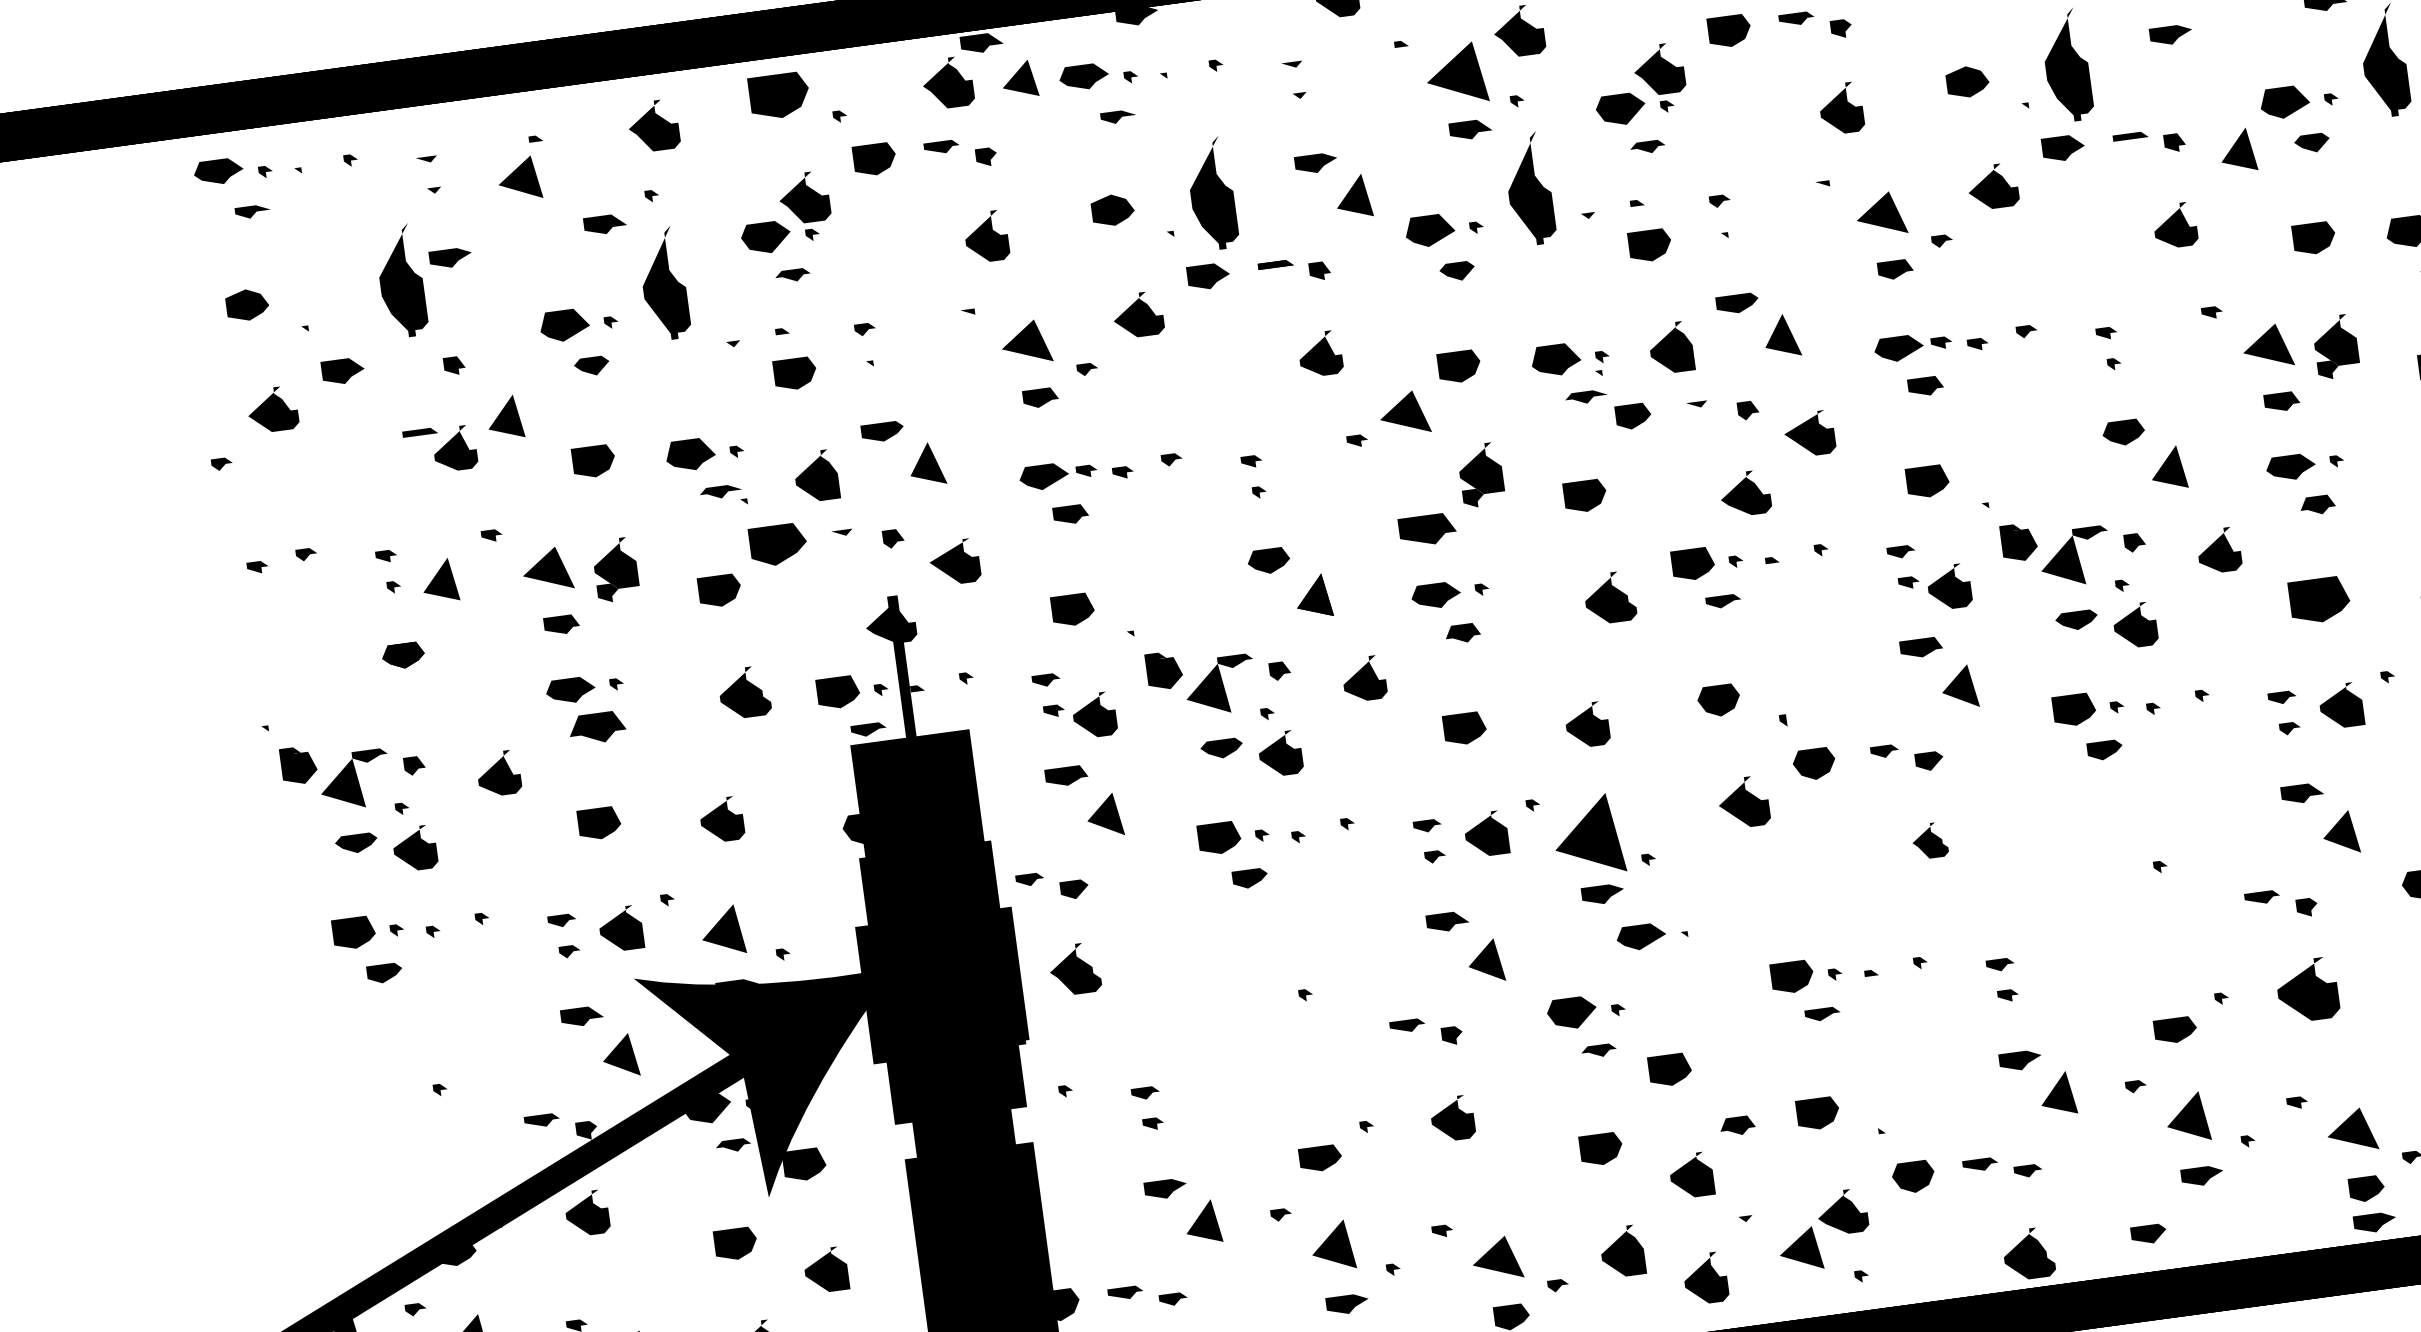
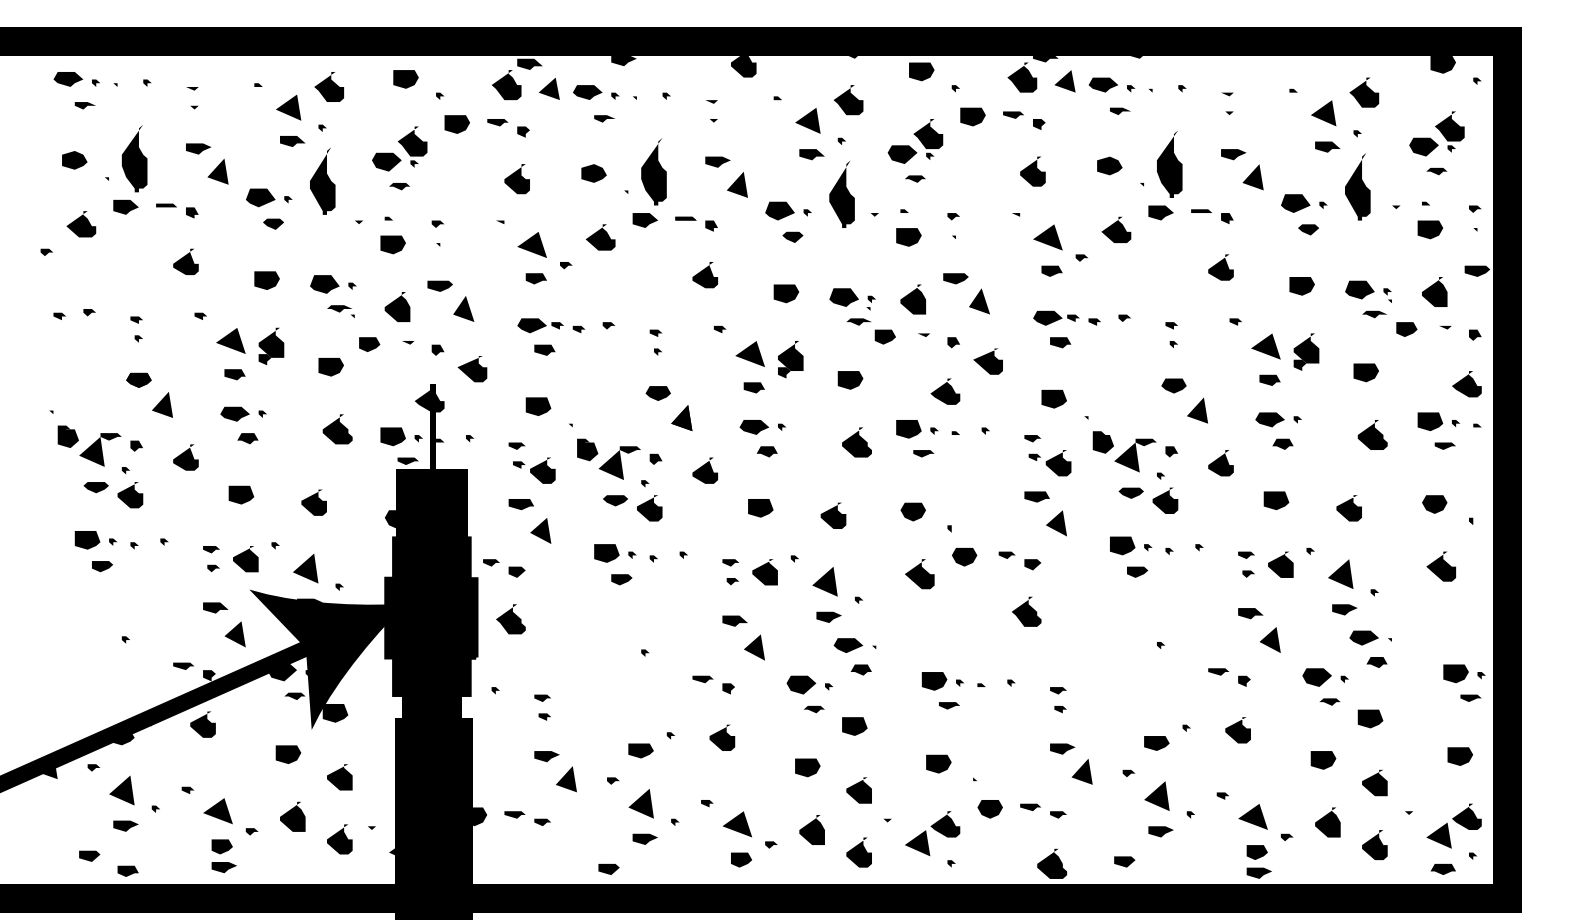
part: (1455, 74) -> (807, 120), size x0.71
part: (778, 96) -> (405, 79), size x0.71
part: (2237, 151) -> (1252, 177), moved
part: (519, 178) -> (288, 107), moved
part: (401, 281) -> (134, 158), moved
part: (1403, 412) -> (749, 353), moved
part: (504, 417) -> (217, 171), moved
part: (419, 432) -> (166, 205), moved
part: (1425, 529) -> (753, 387), size x0.62
part: (778, 544) -> (369, 344), size x0.62
part: (439, 580) -> (162, 404), moved
part: (2319, 600) -> (1276, 500), size x0.71
part: (596, 728) -> (247, 438), size x0.62
part: (1587, 836) -> (824, 581), size x0.62
part: (1929, 840) -> (1026, 611), size x1.43
part: (2306, 990) -> (1237, 730), size x0.71
part: (1737, 1125) -> (861, 669), moved

